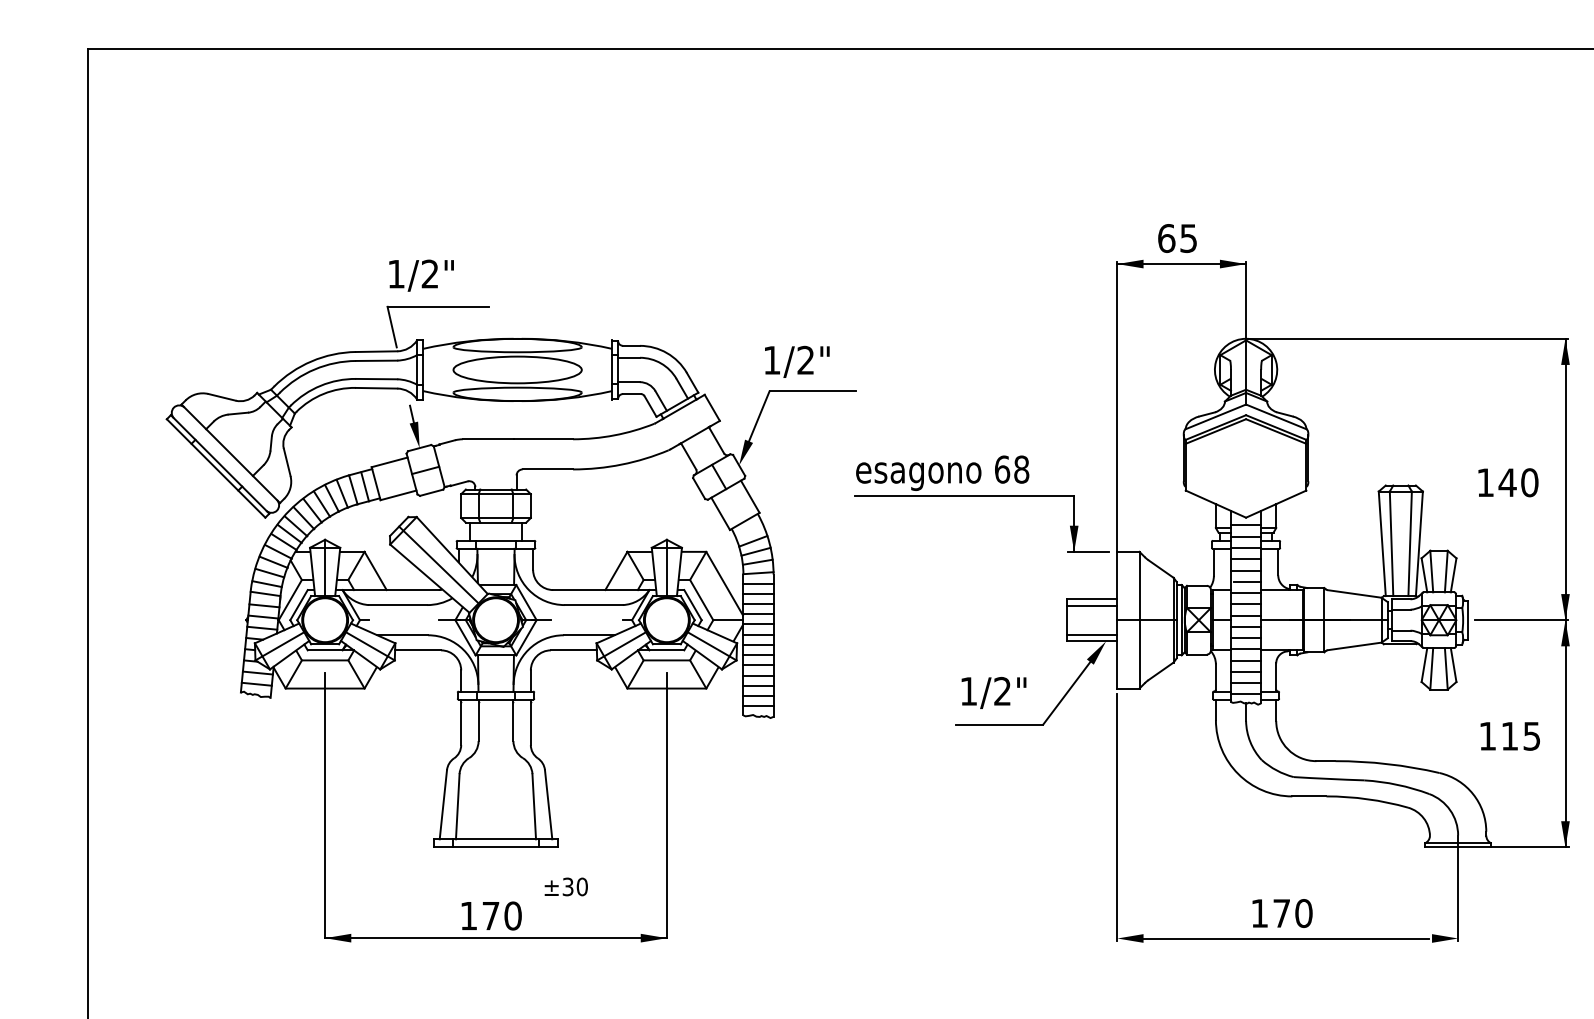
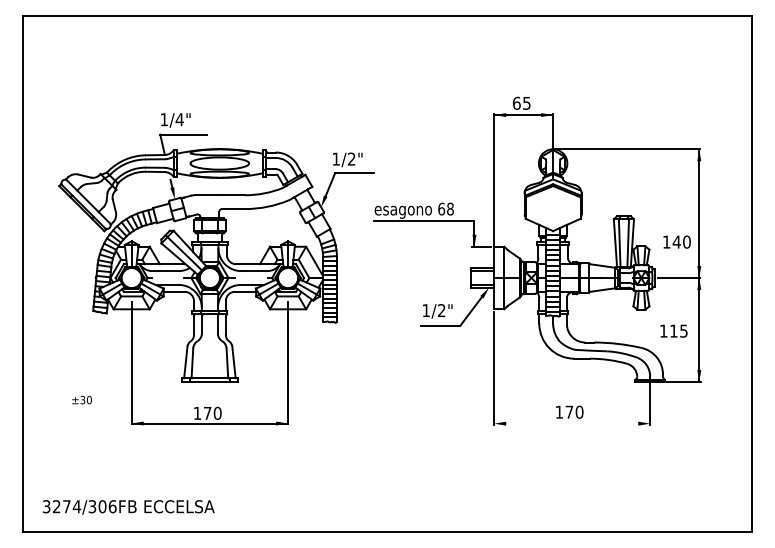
text: (429, 273) -> (179, 119), 1/2" -> 1/4"
text: (1506, 481) -> (676, 241), moved
text: (565, 885) -> (81, 399), moved
line: (1284, 938) -> (570, 423), removed

